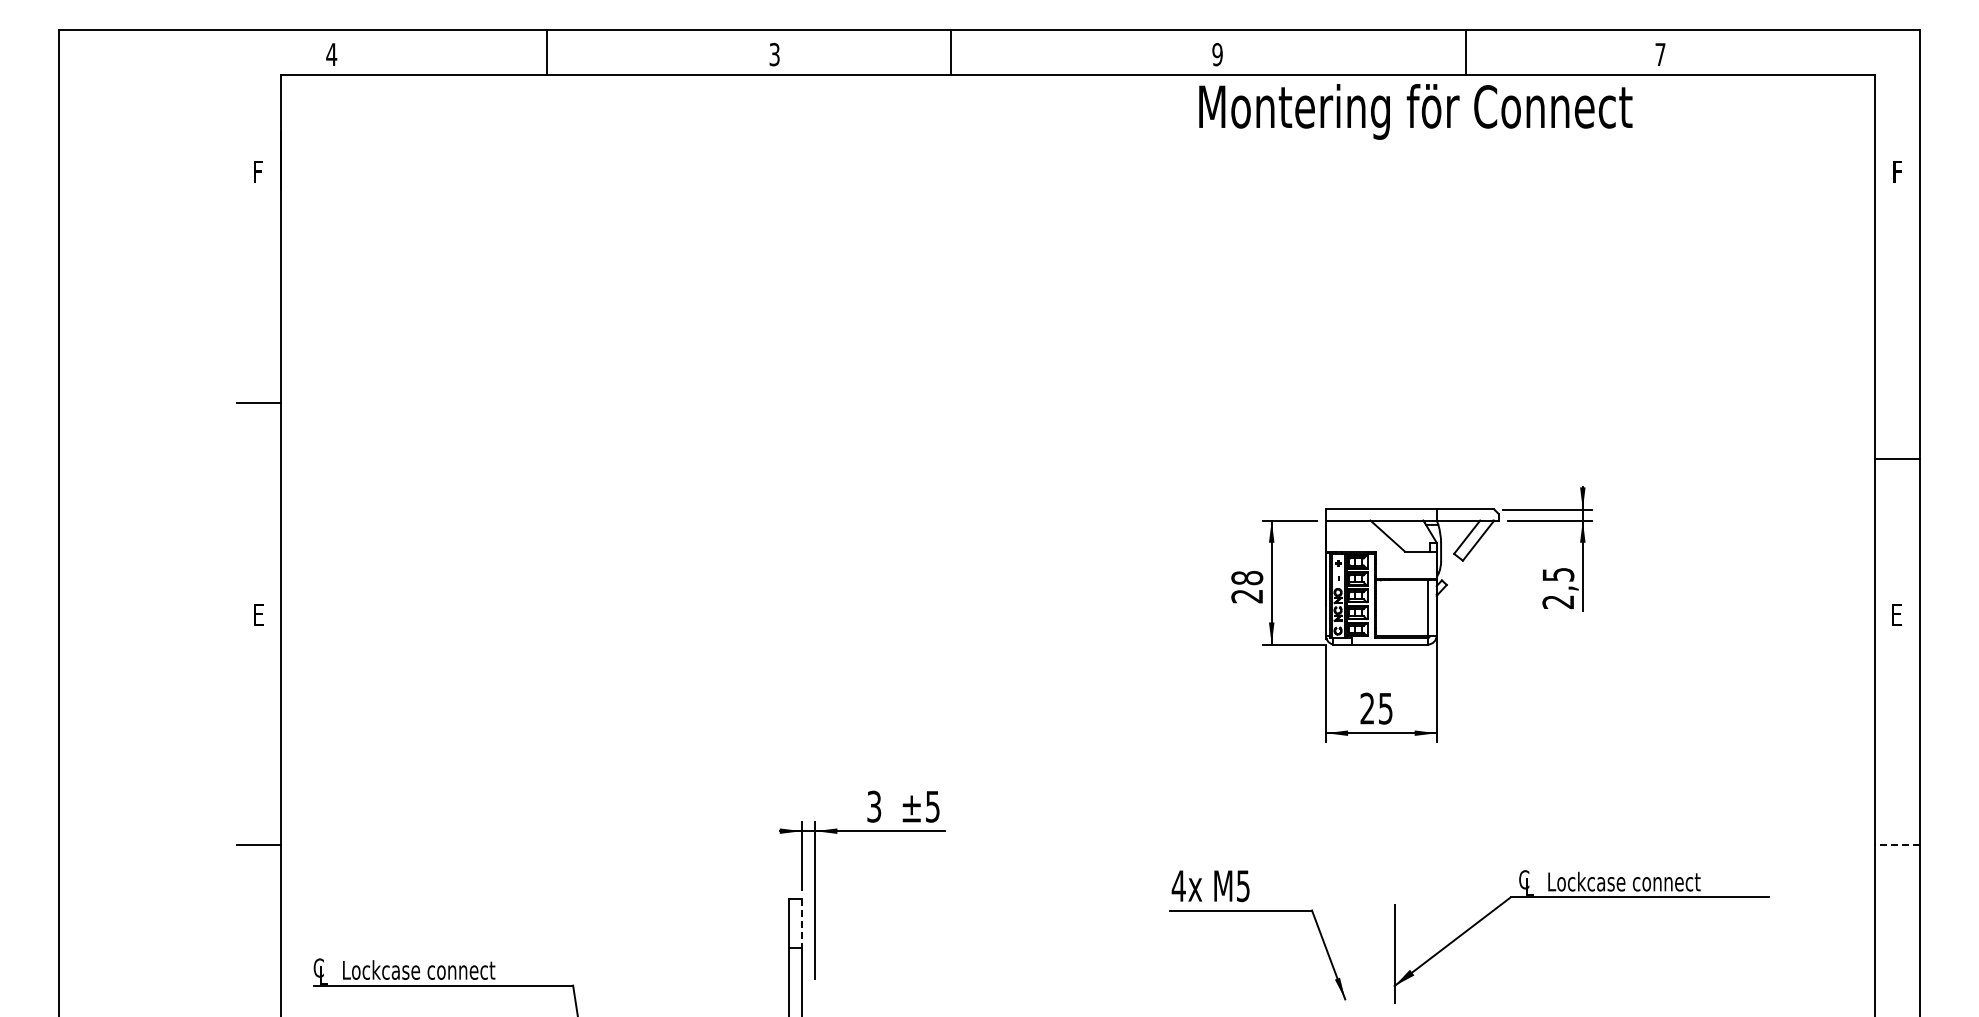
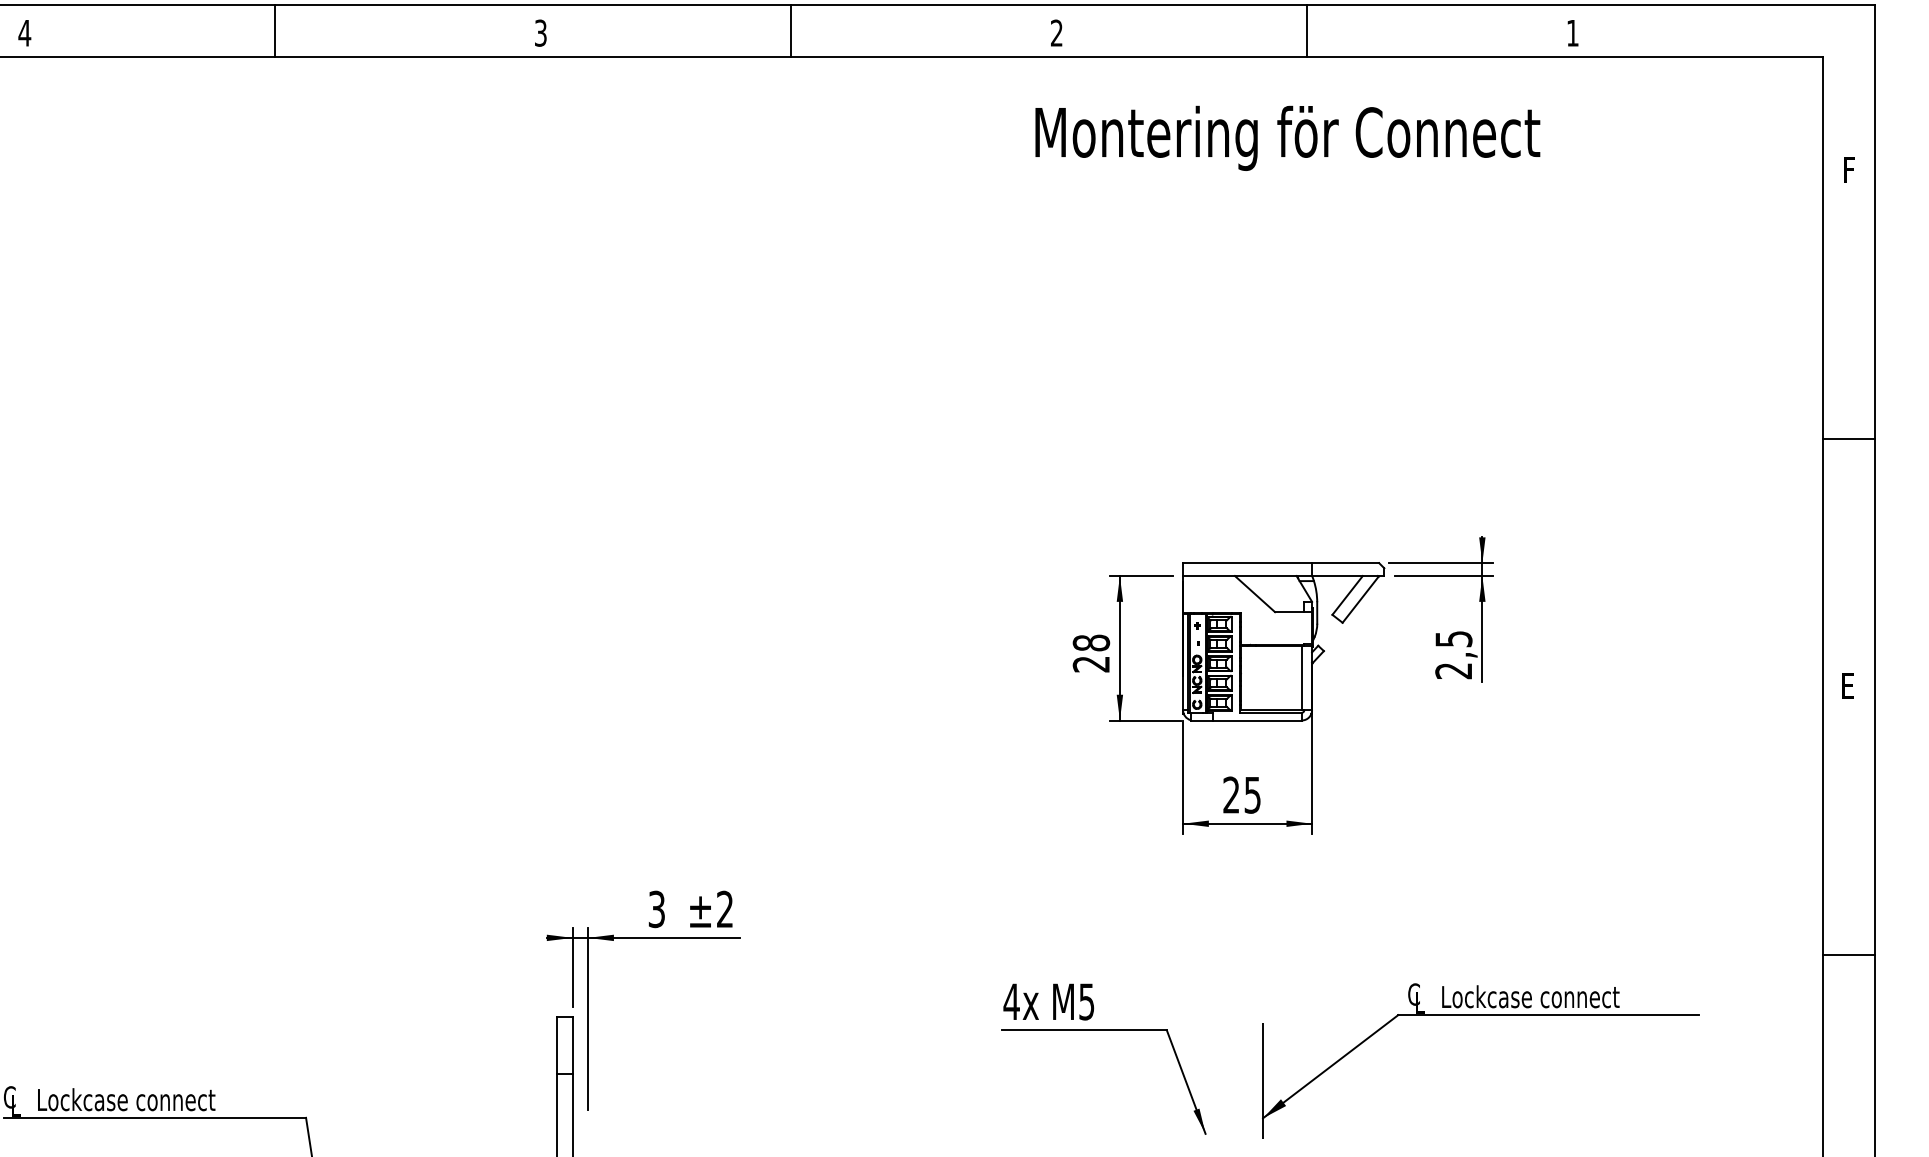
line: (950, 52) -> (791, 30), moved
line: (1466, 52) -> (1307, 30), moved
text: (1217, 54) -> (1056, 33), 9 -> 2
text: (1660, 54) -> (1572, 33), 7 -> 1
text: (1415, 111) -> (1287, 137), moved
line: (1897, 458) -> (1848, 438), moved
text: (932, 806) -> (724, 909), ±5 -> ±2
line: (1896, 845) -> (1847, 954), dashed -> solid
line: (801, 924) -> (572, 1046), dashed -> solid

